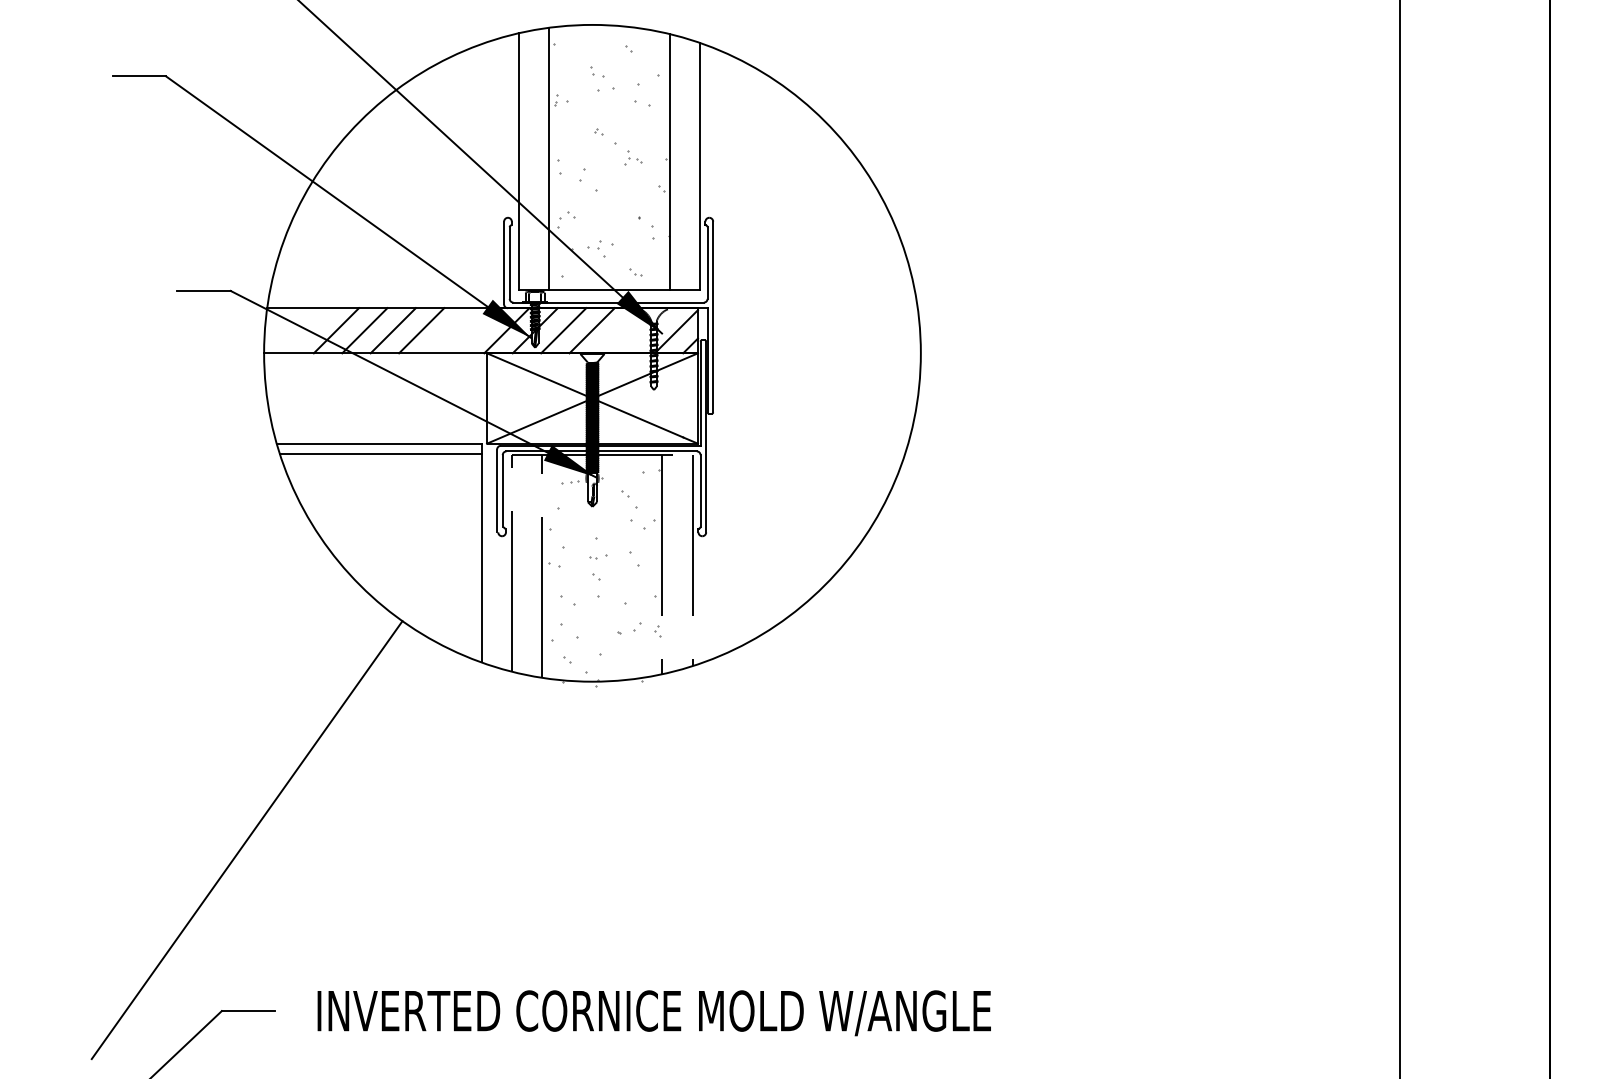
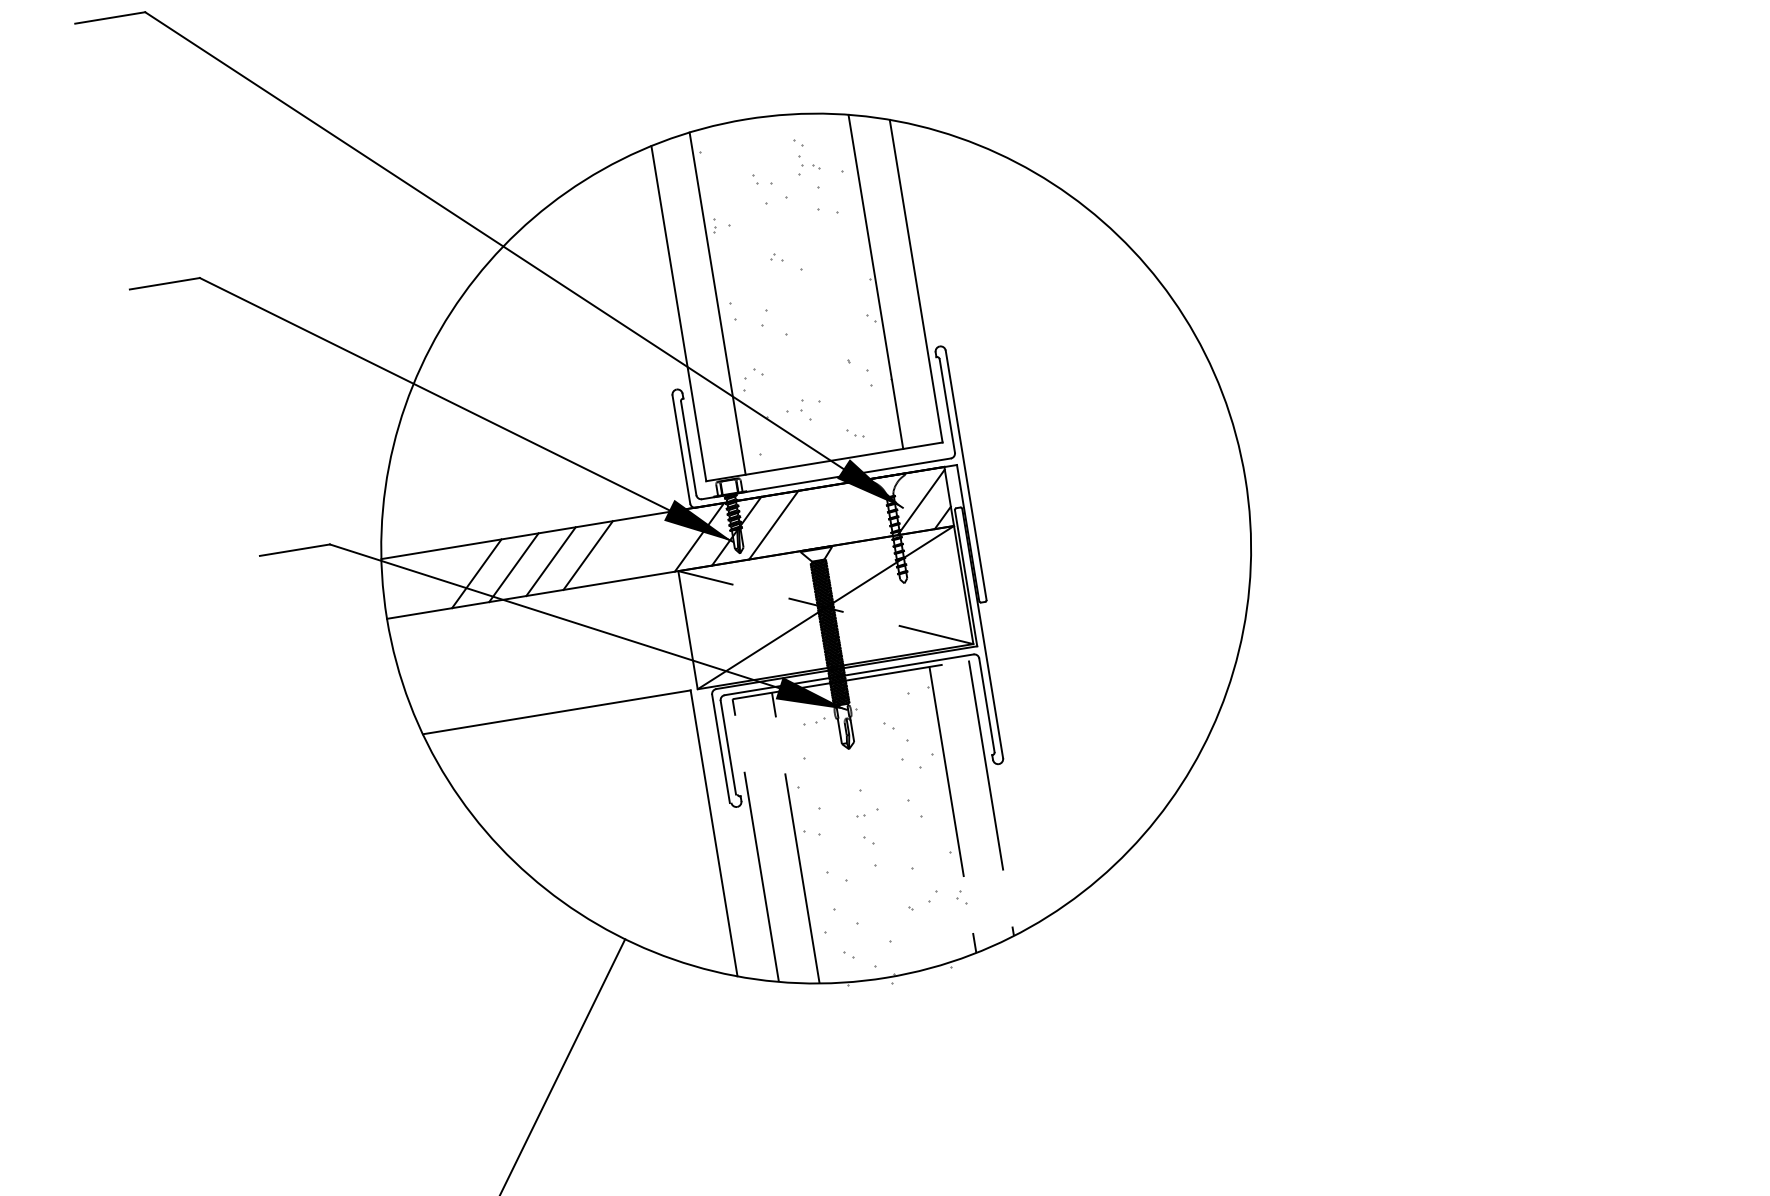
part: (633, 157) -> (808, 163), moved
line: (591, 330) -> (810, 518), removed
line: (585, 395) -> (816, 605), solid -> dashed
line: (380, 453) -> (560, 724), removed

